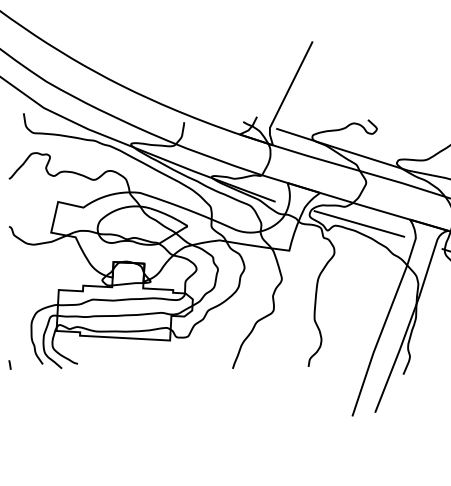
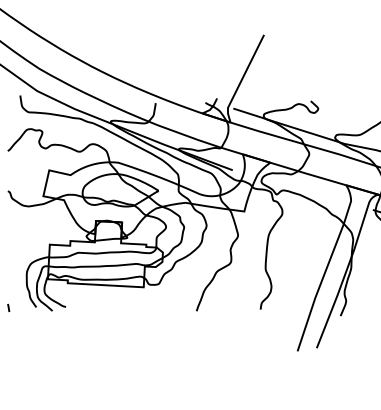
line: (359, 223) -> (303, 188), removed

